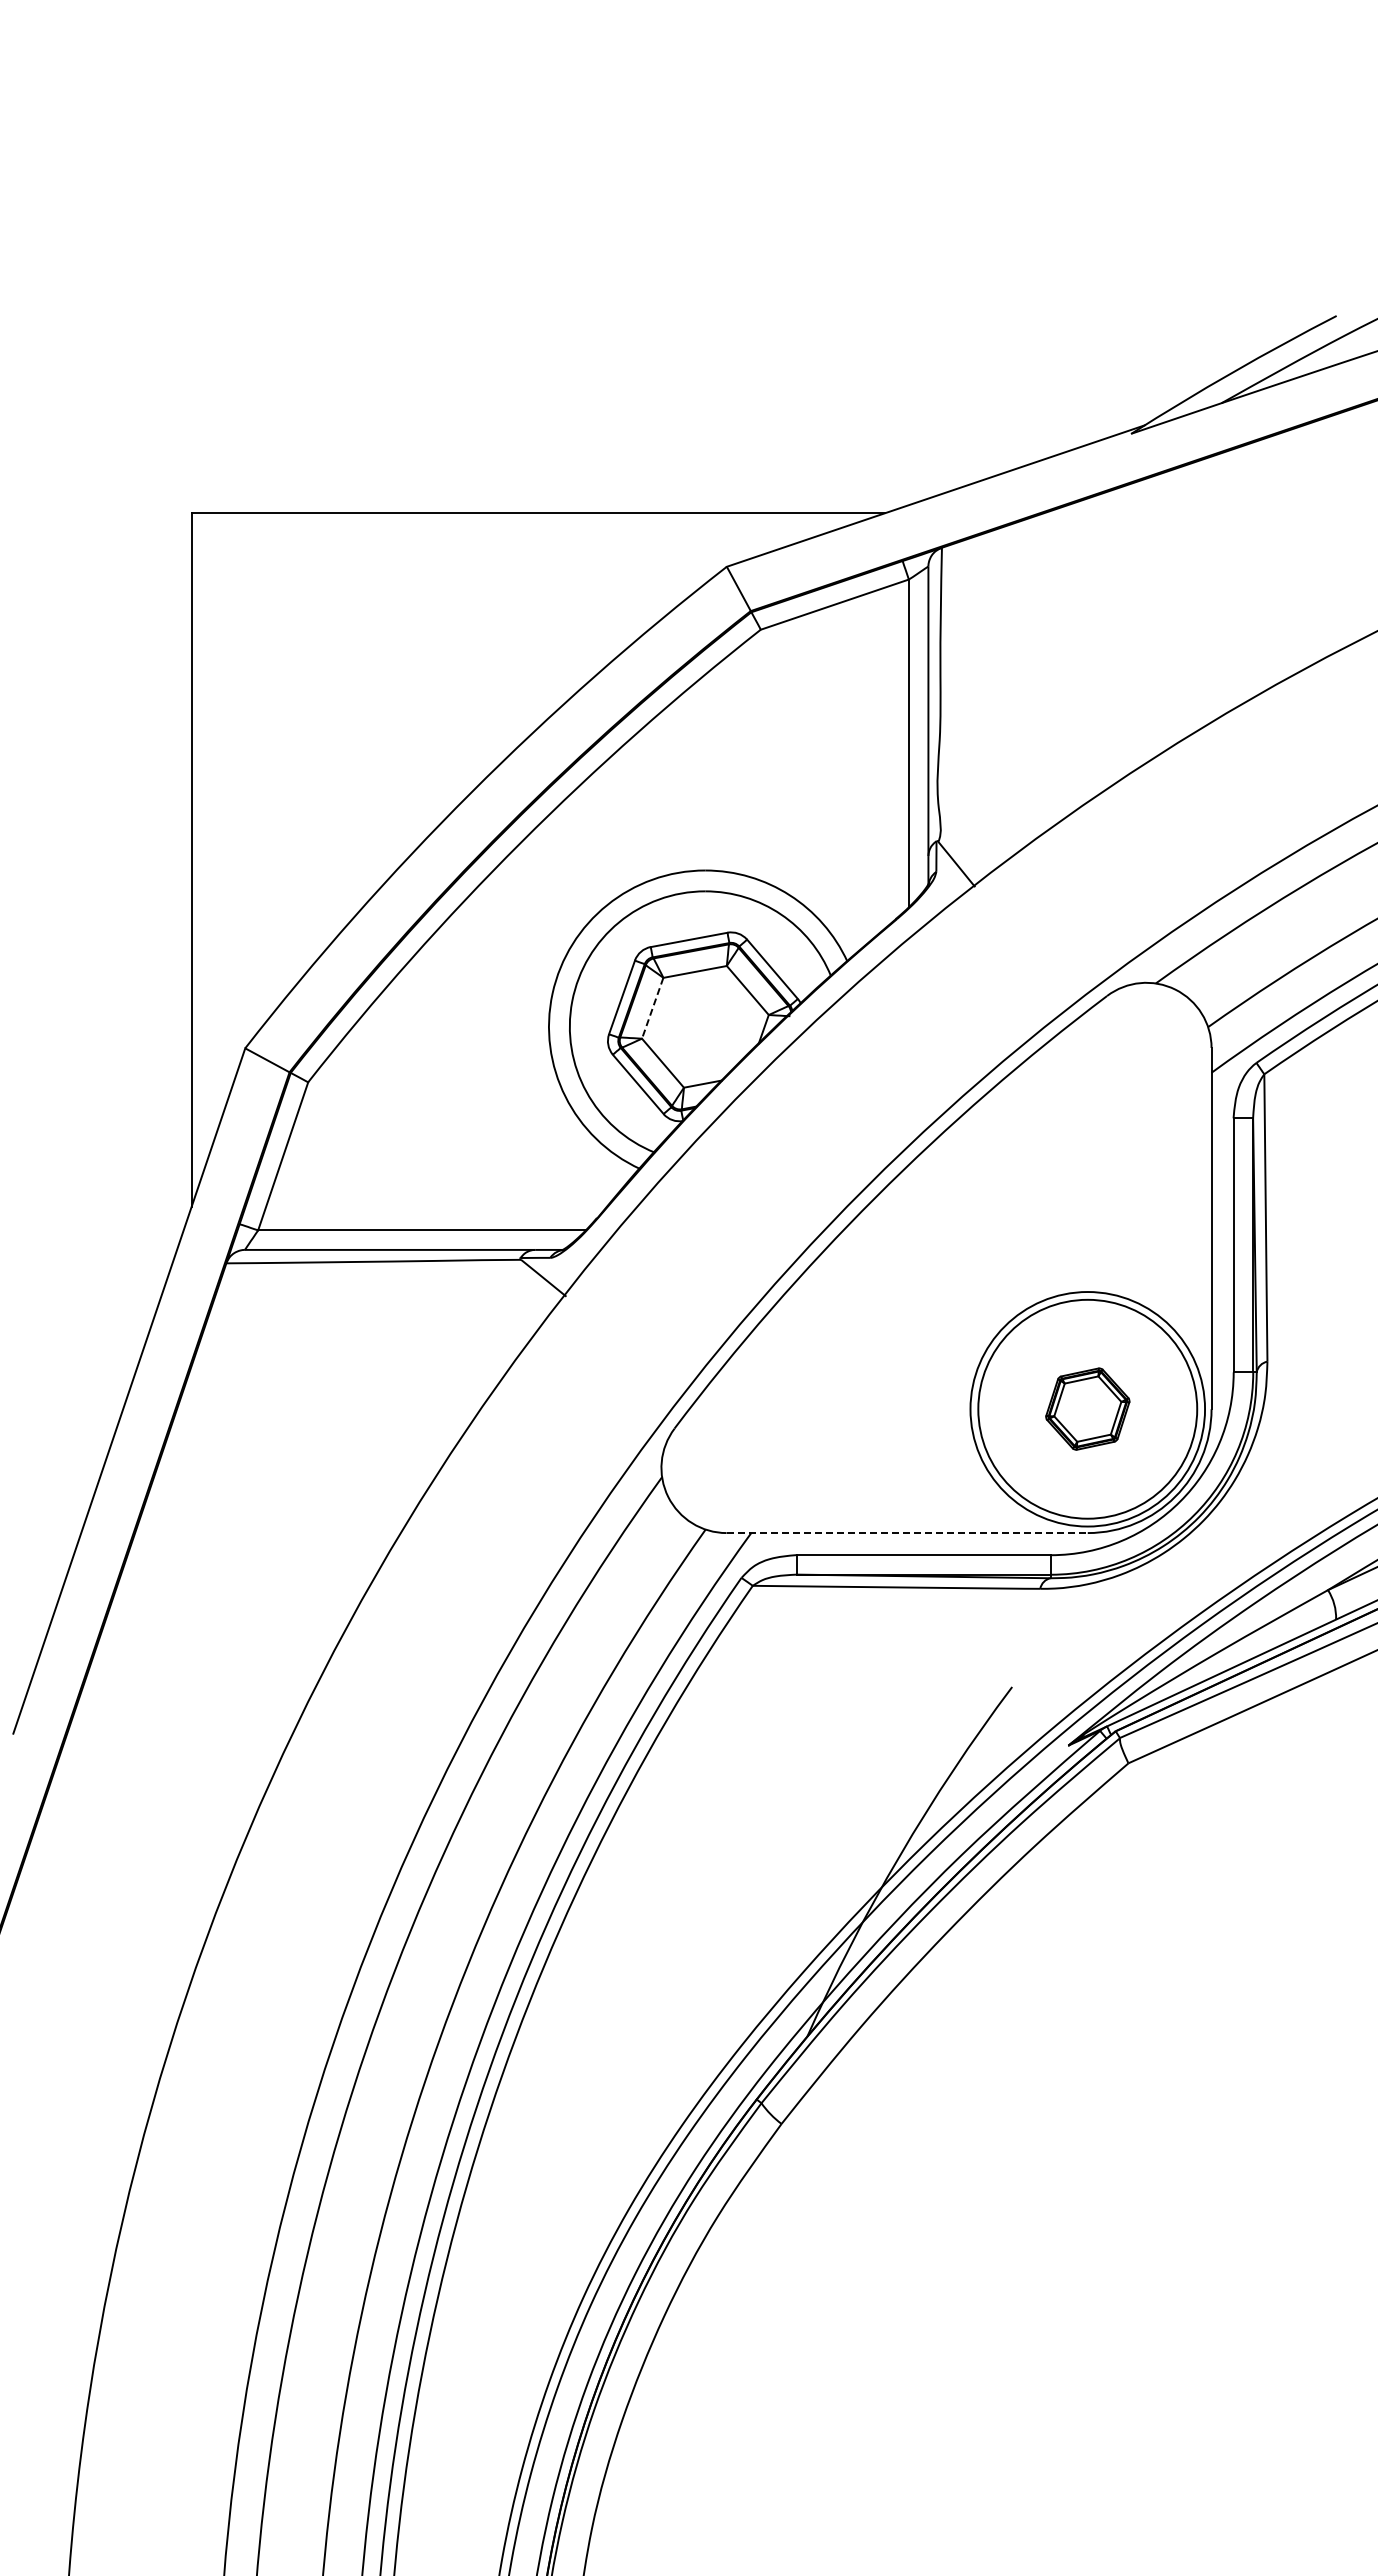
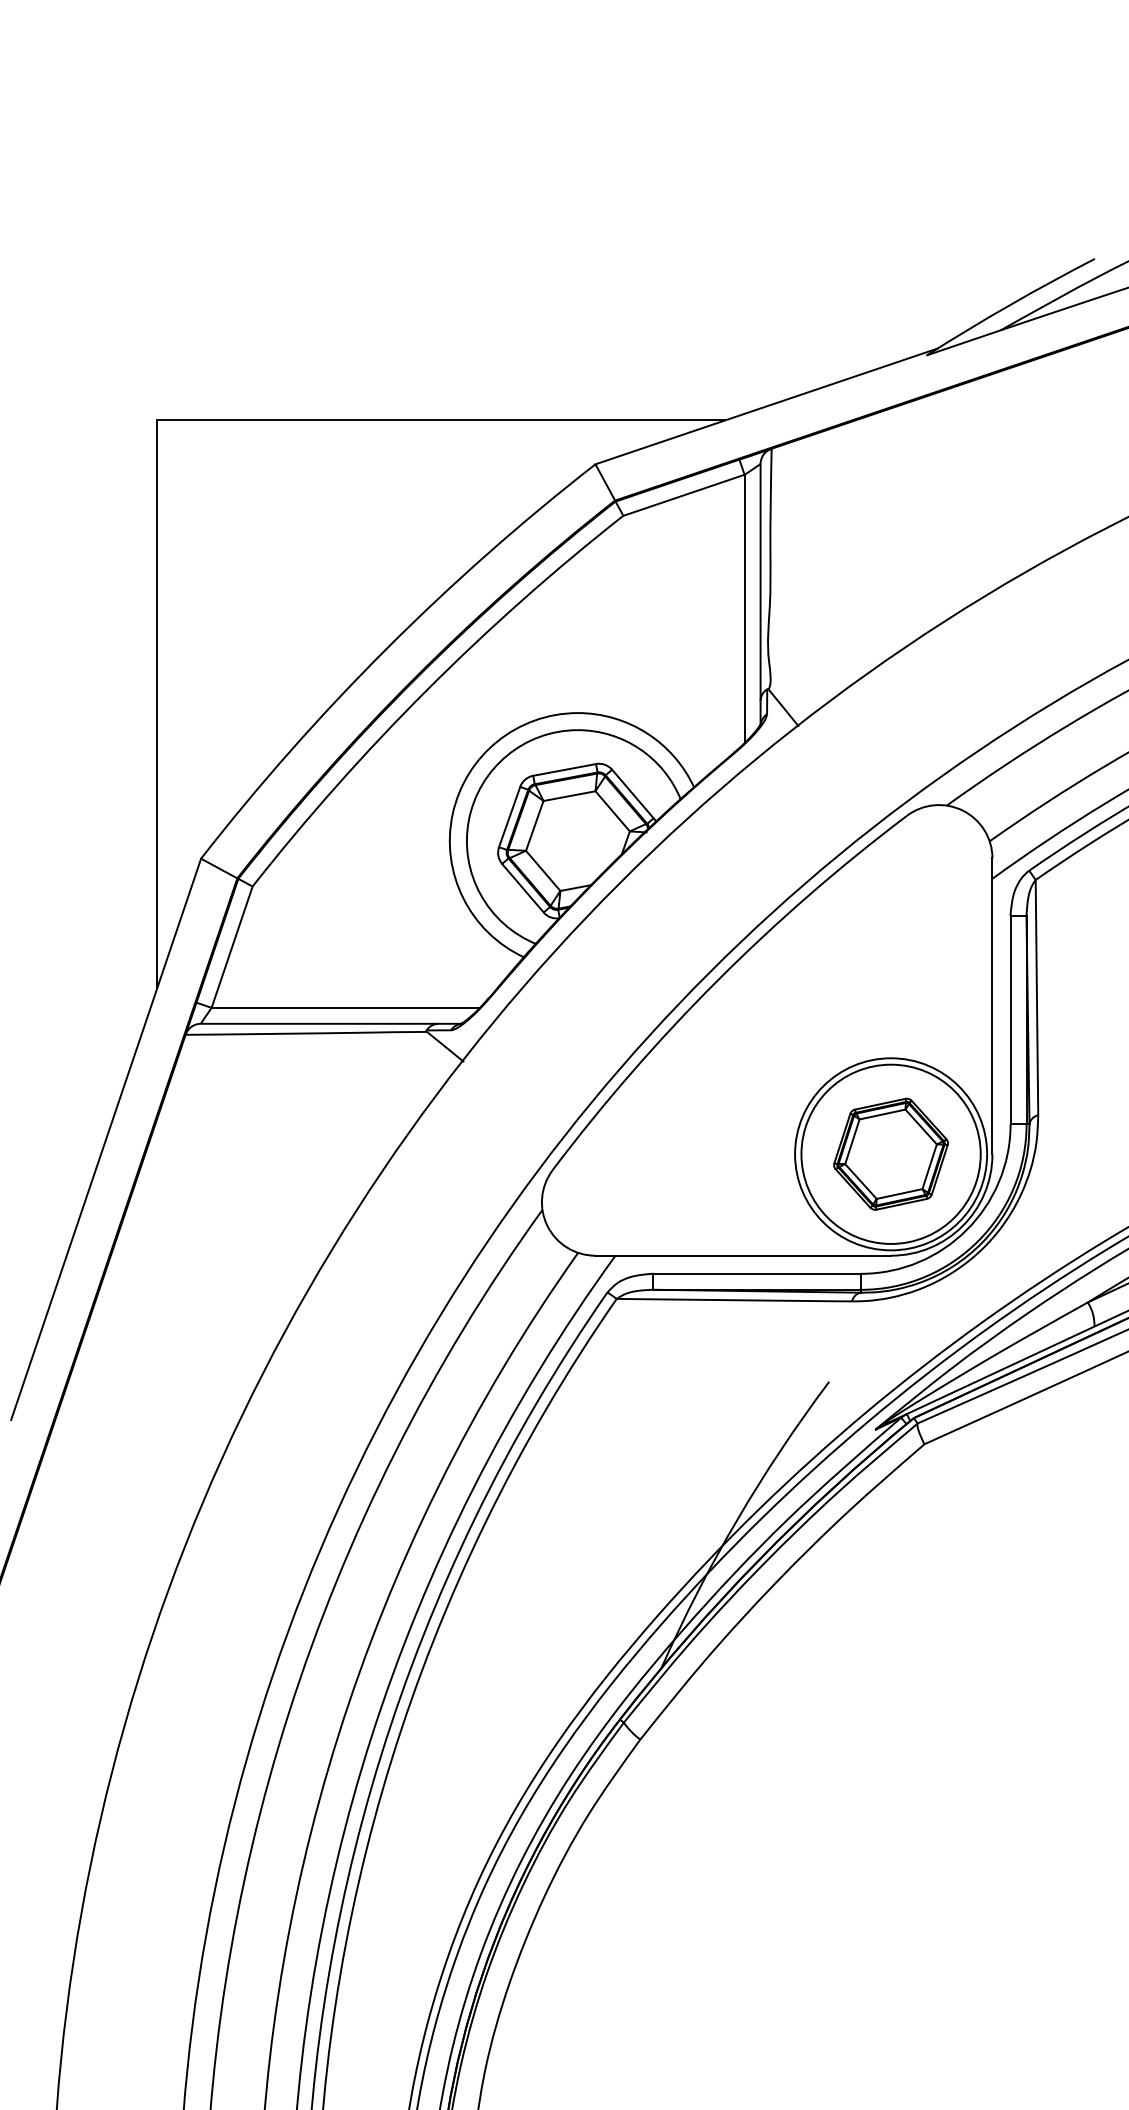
line: (652, 1008) -> (534, 826), dashed -> solid
part: (1087, 1408) -> (890, 1153), size x1.67
line: (907, 1533) -> (743, 1256), dashed -> solid

